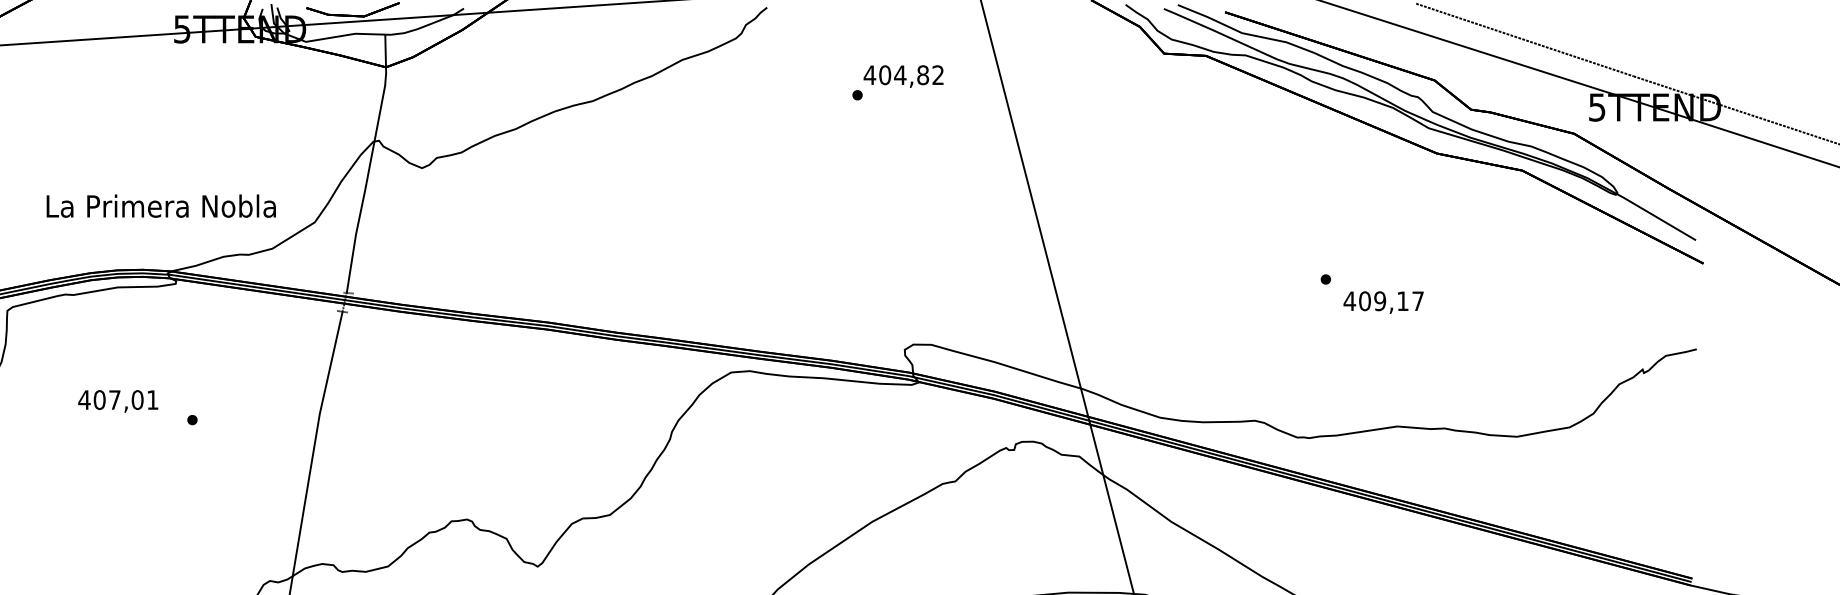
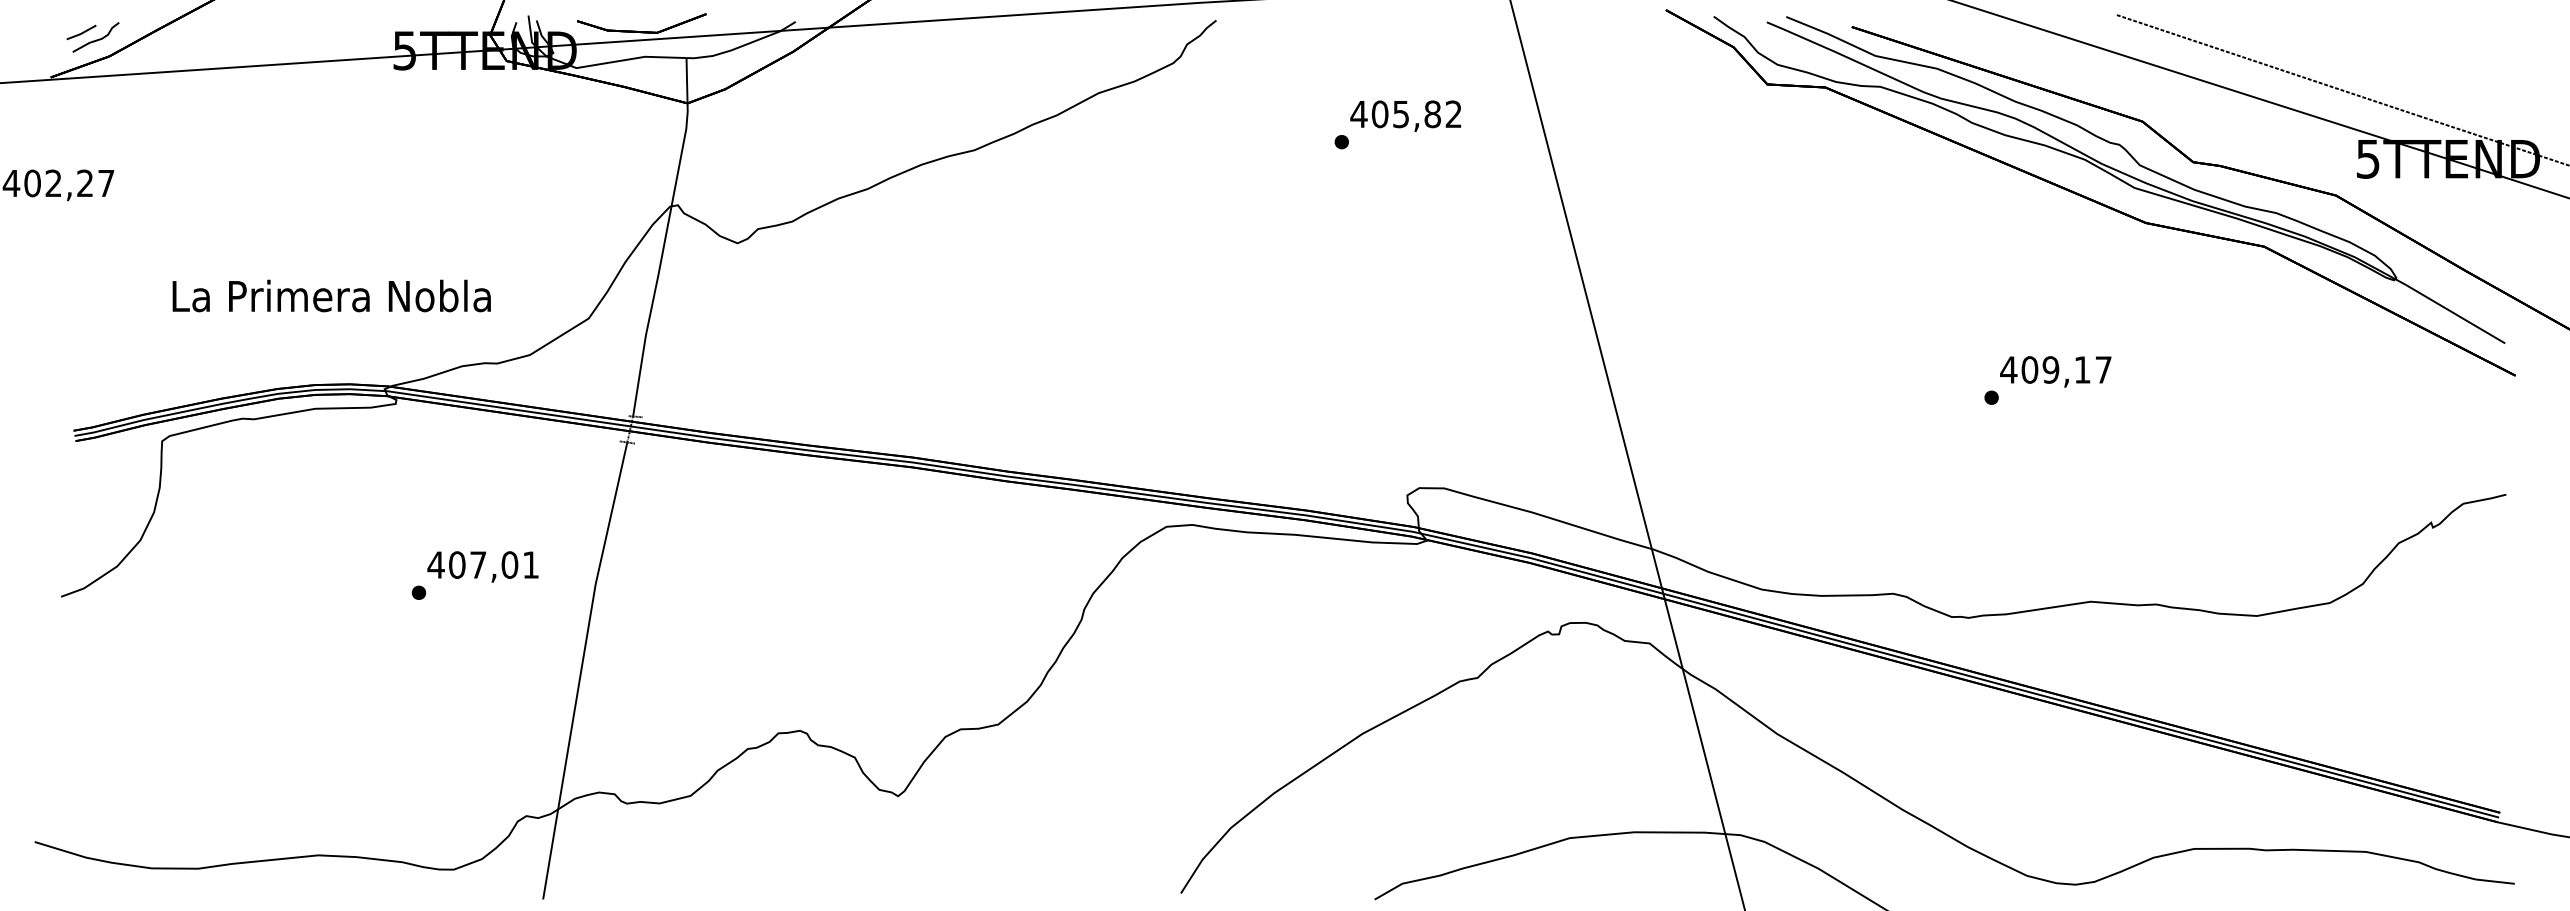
text: (899, 75) -> (1400, 114), 404,82 -> 405,82
text: (161, 205) -> (331, 295), moved
text: (1383, 302) -> (2055, 371), moved
text: (117, 401) -> (482, 566), moved

